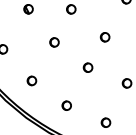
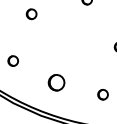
part: (87, 67) -> (72, 36), removed
part: (66, 105) -> (56, 82), size x1.6

